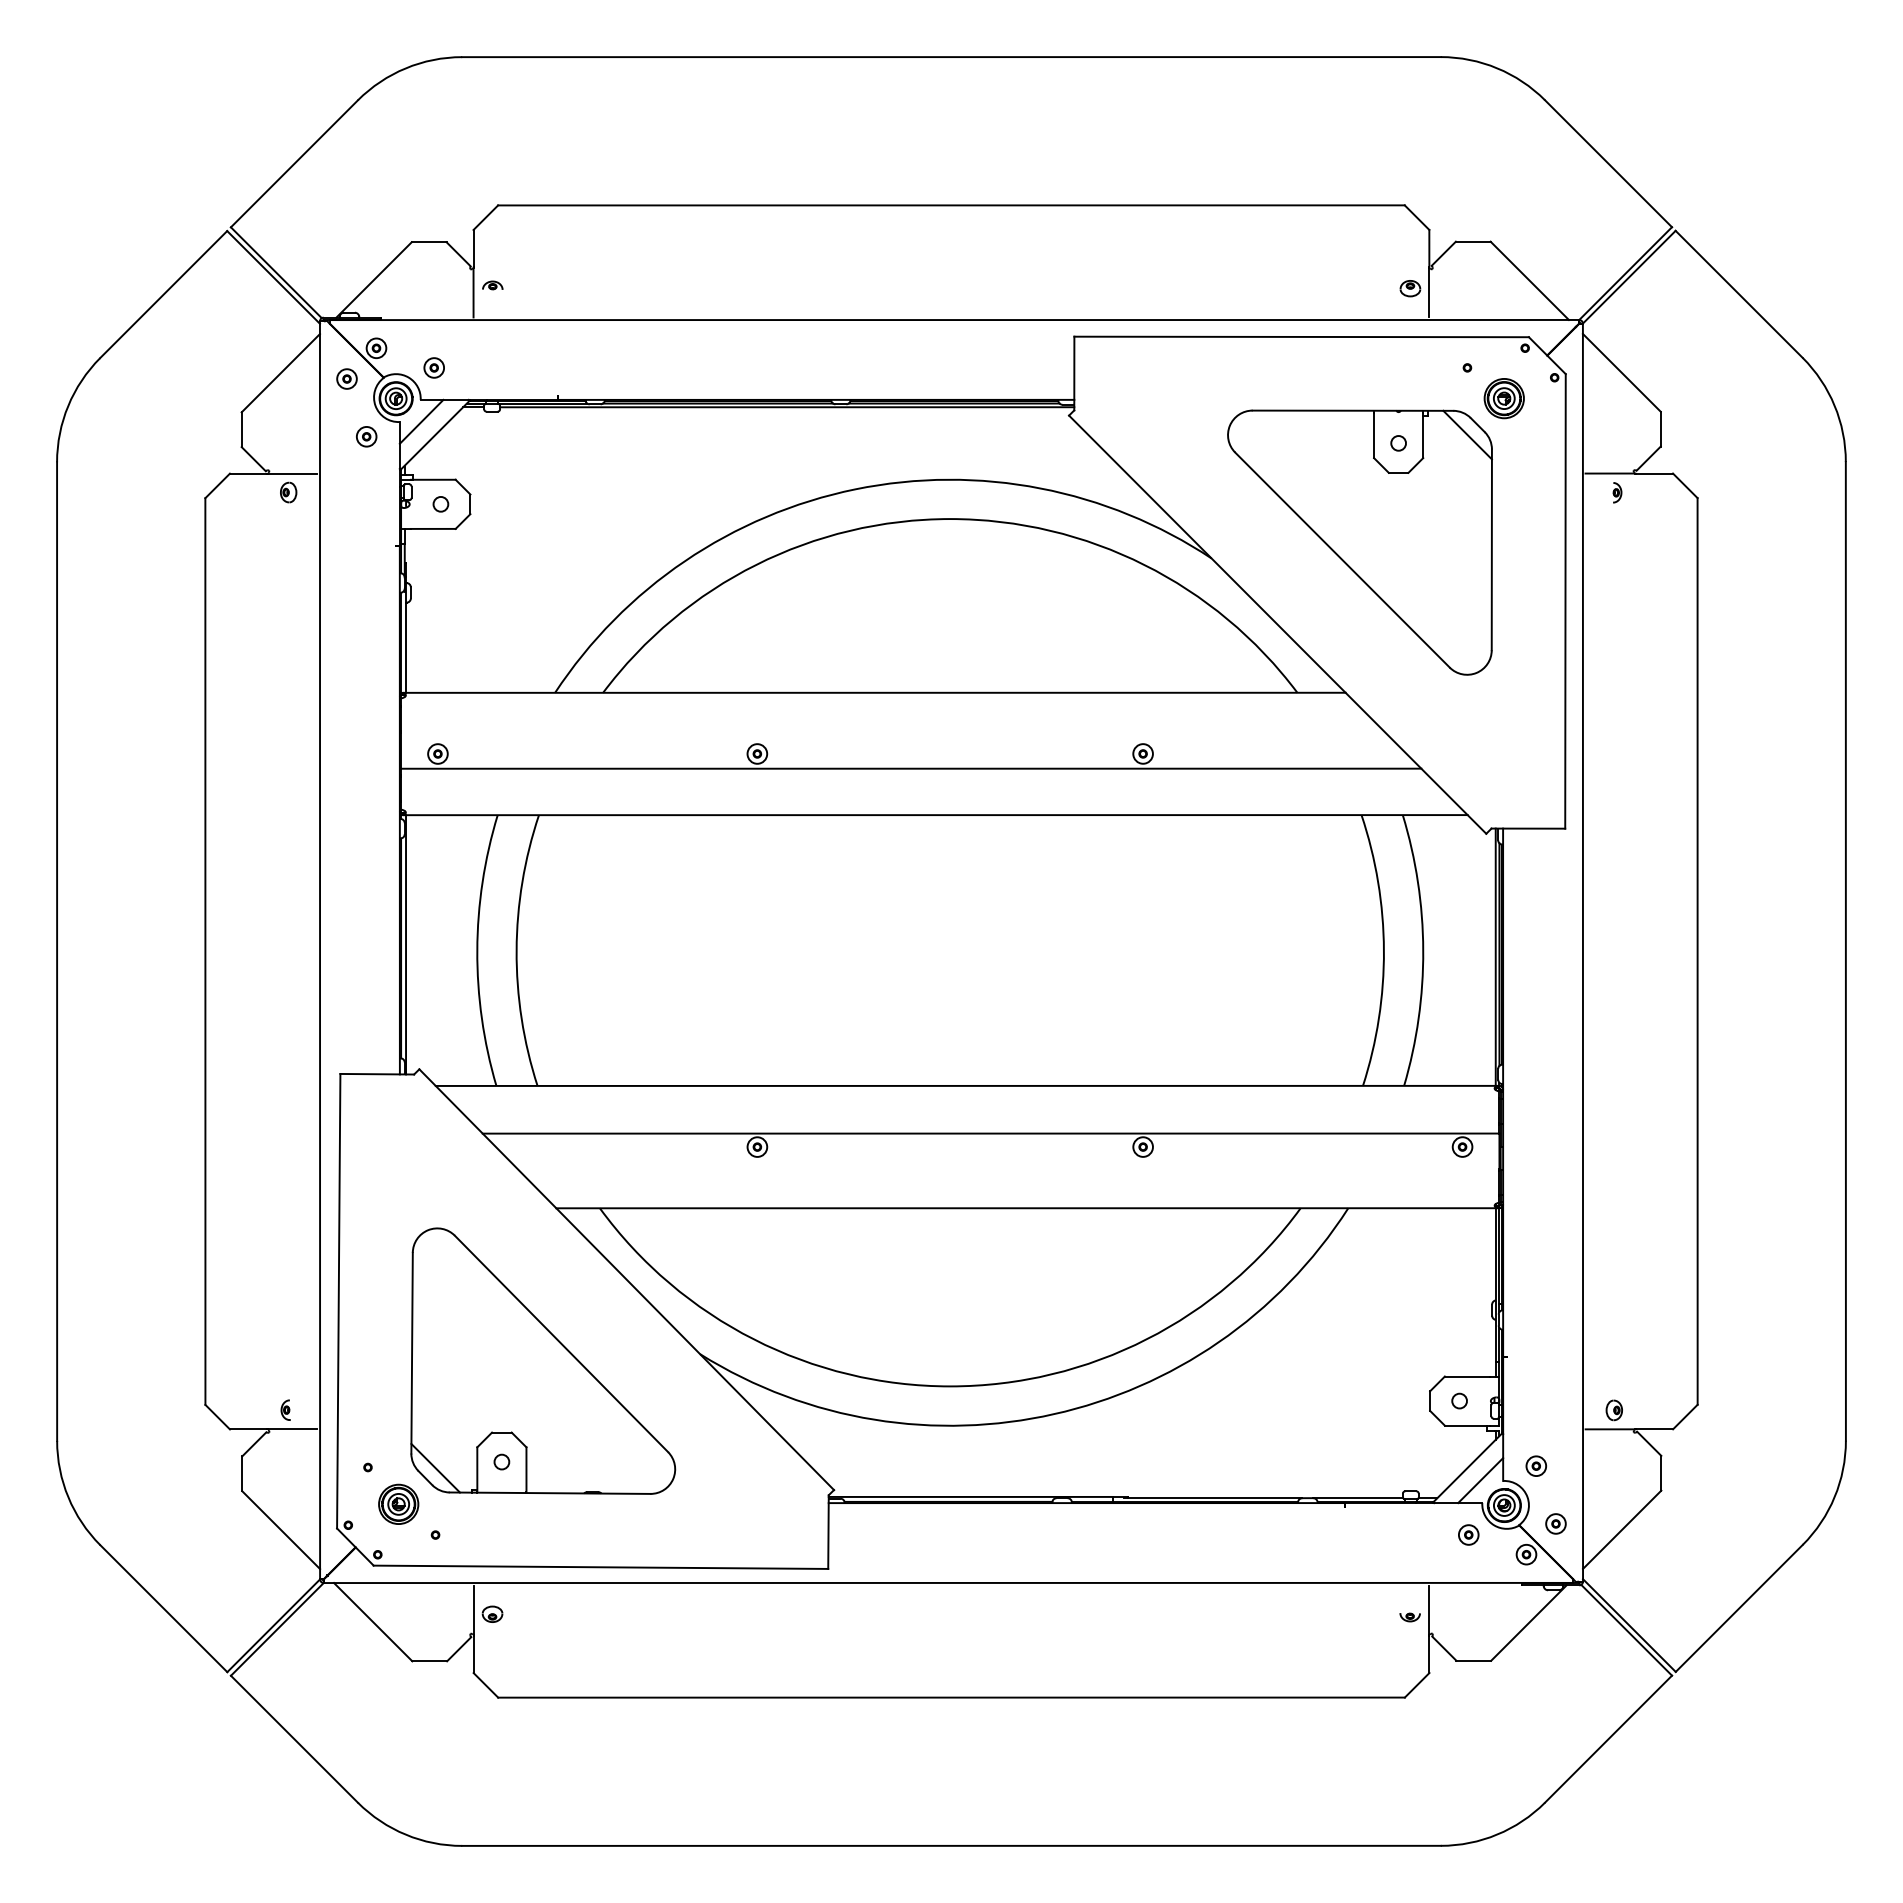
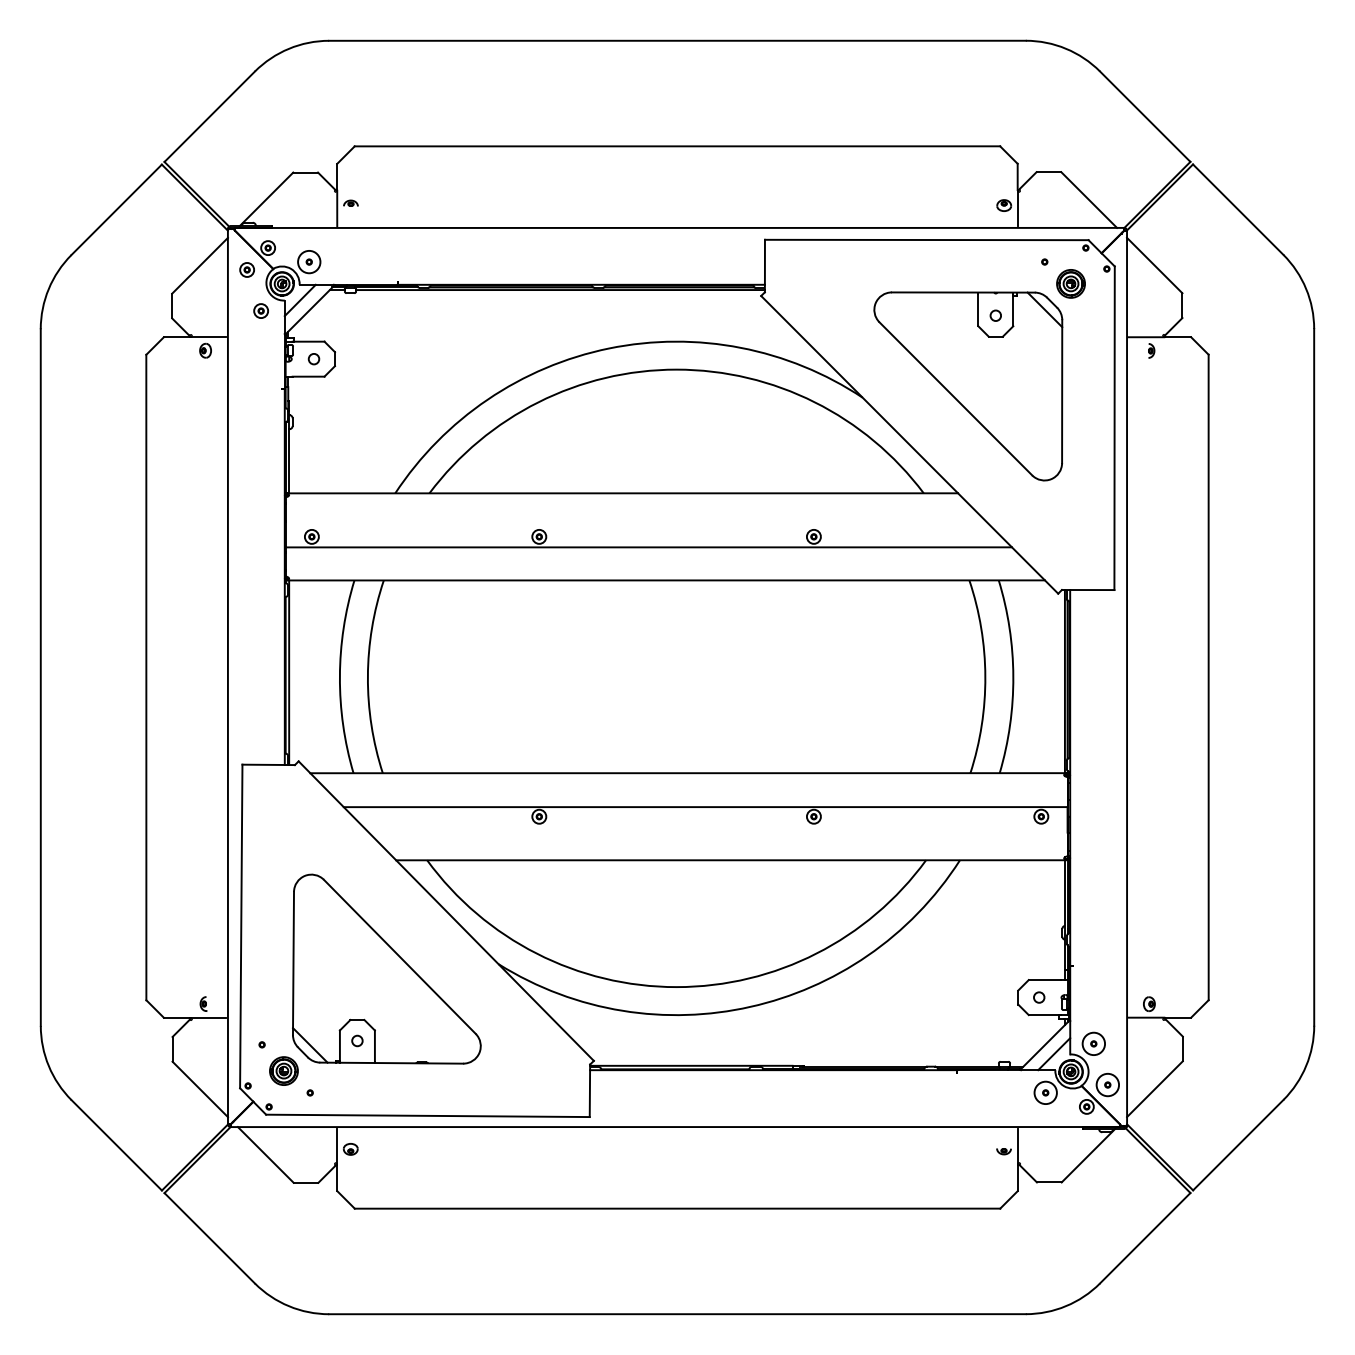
circle: (434, 367) -> (309, 261), size x1.6
circle: (1536, 1466) -> (1093, 1044), size x1.6
circle: (1555, 1523) -> (1107, 1084), size x1.6
circle: (1468, 1534) -> (1045, 1092), size x1.6

